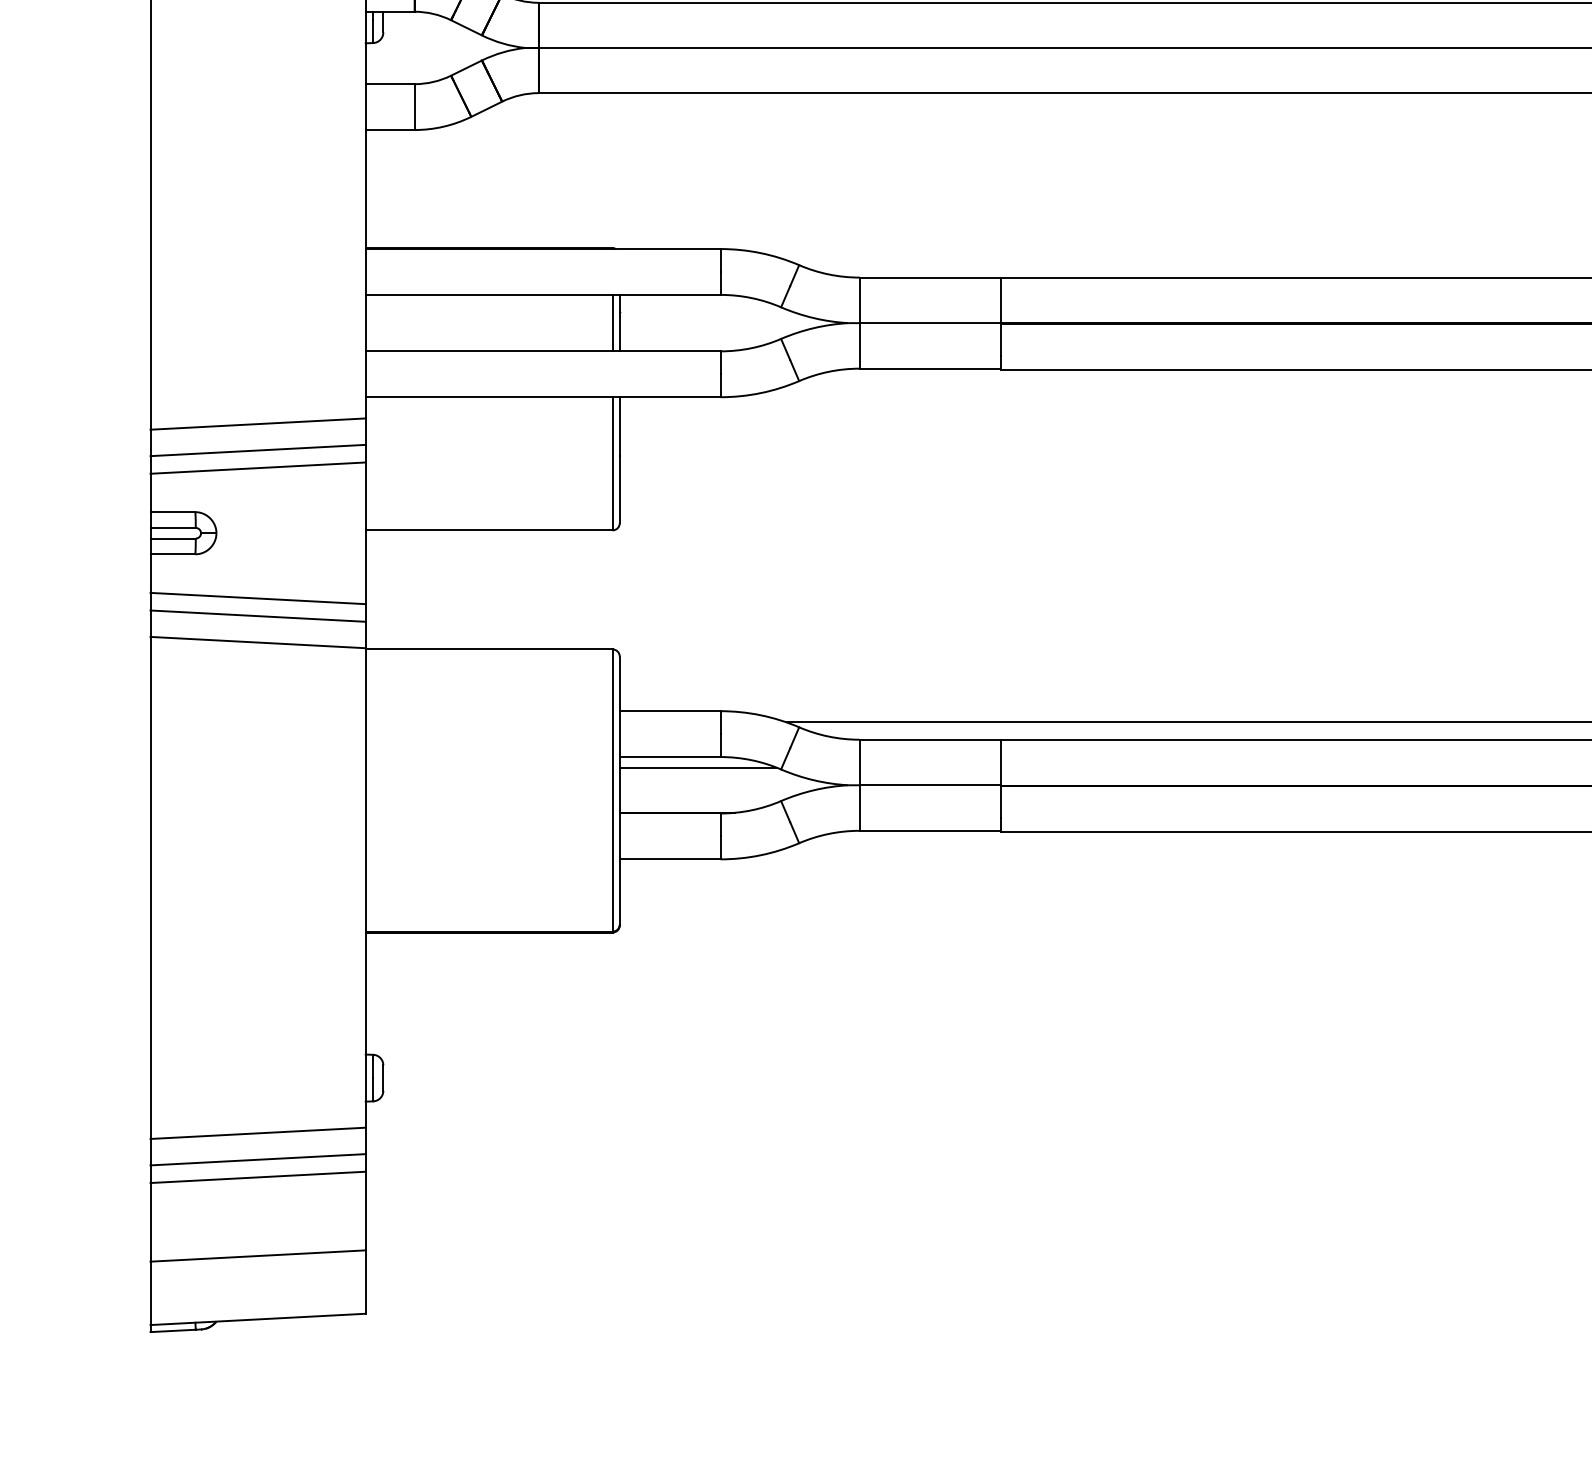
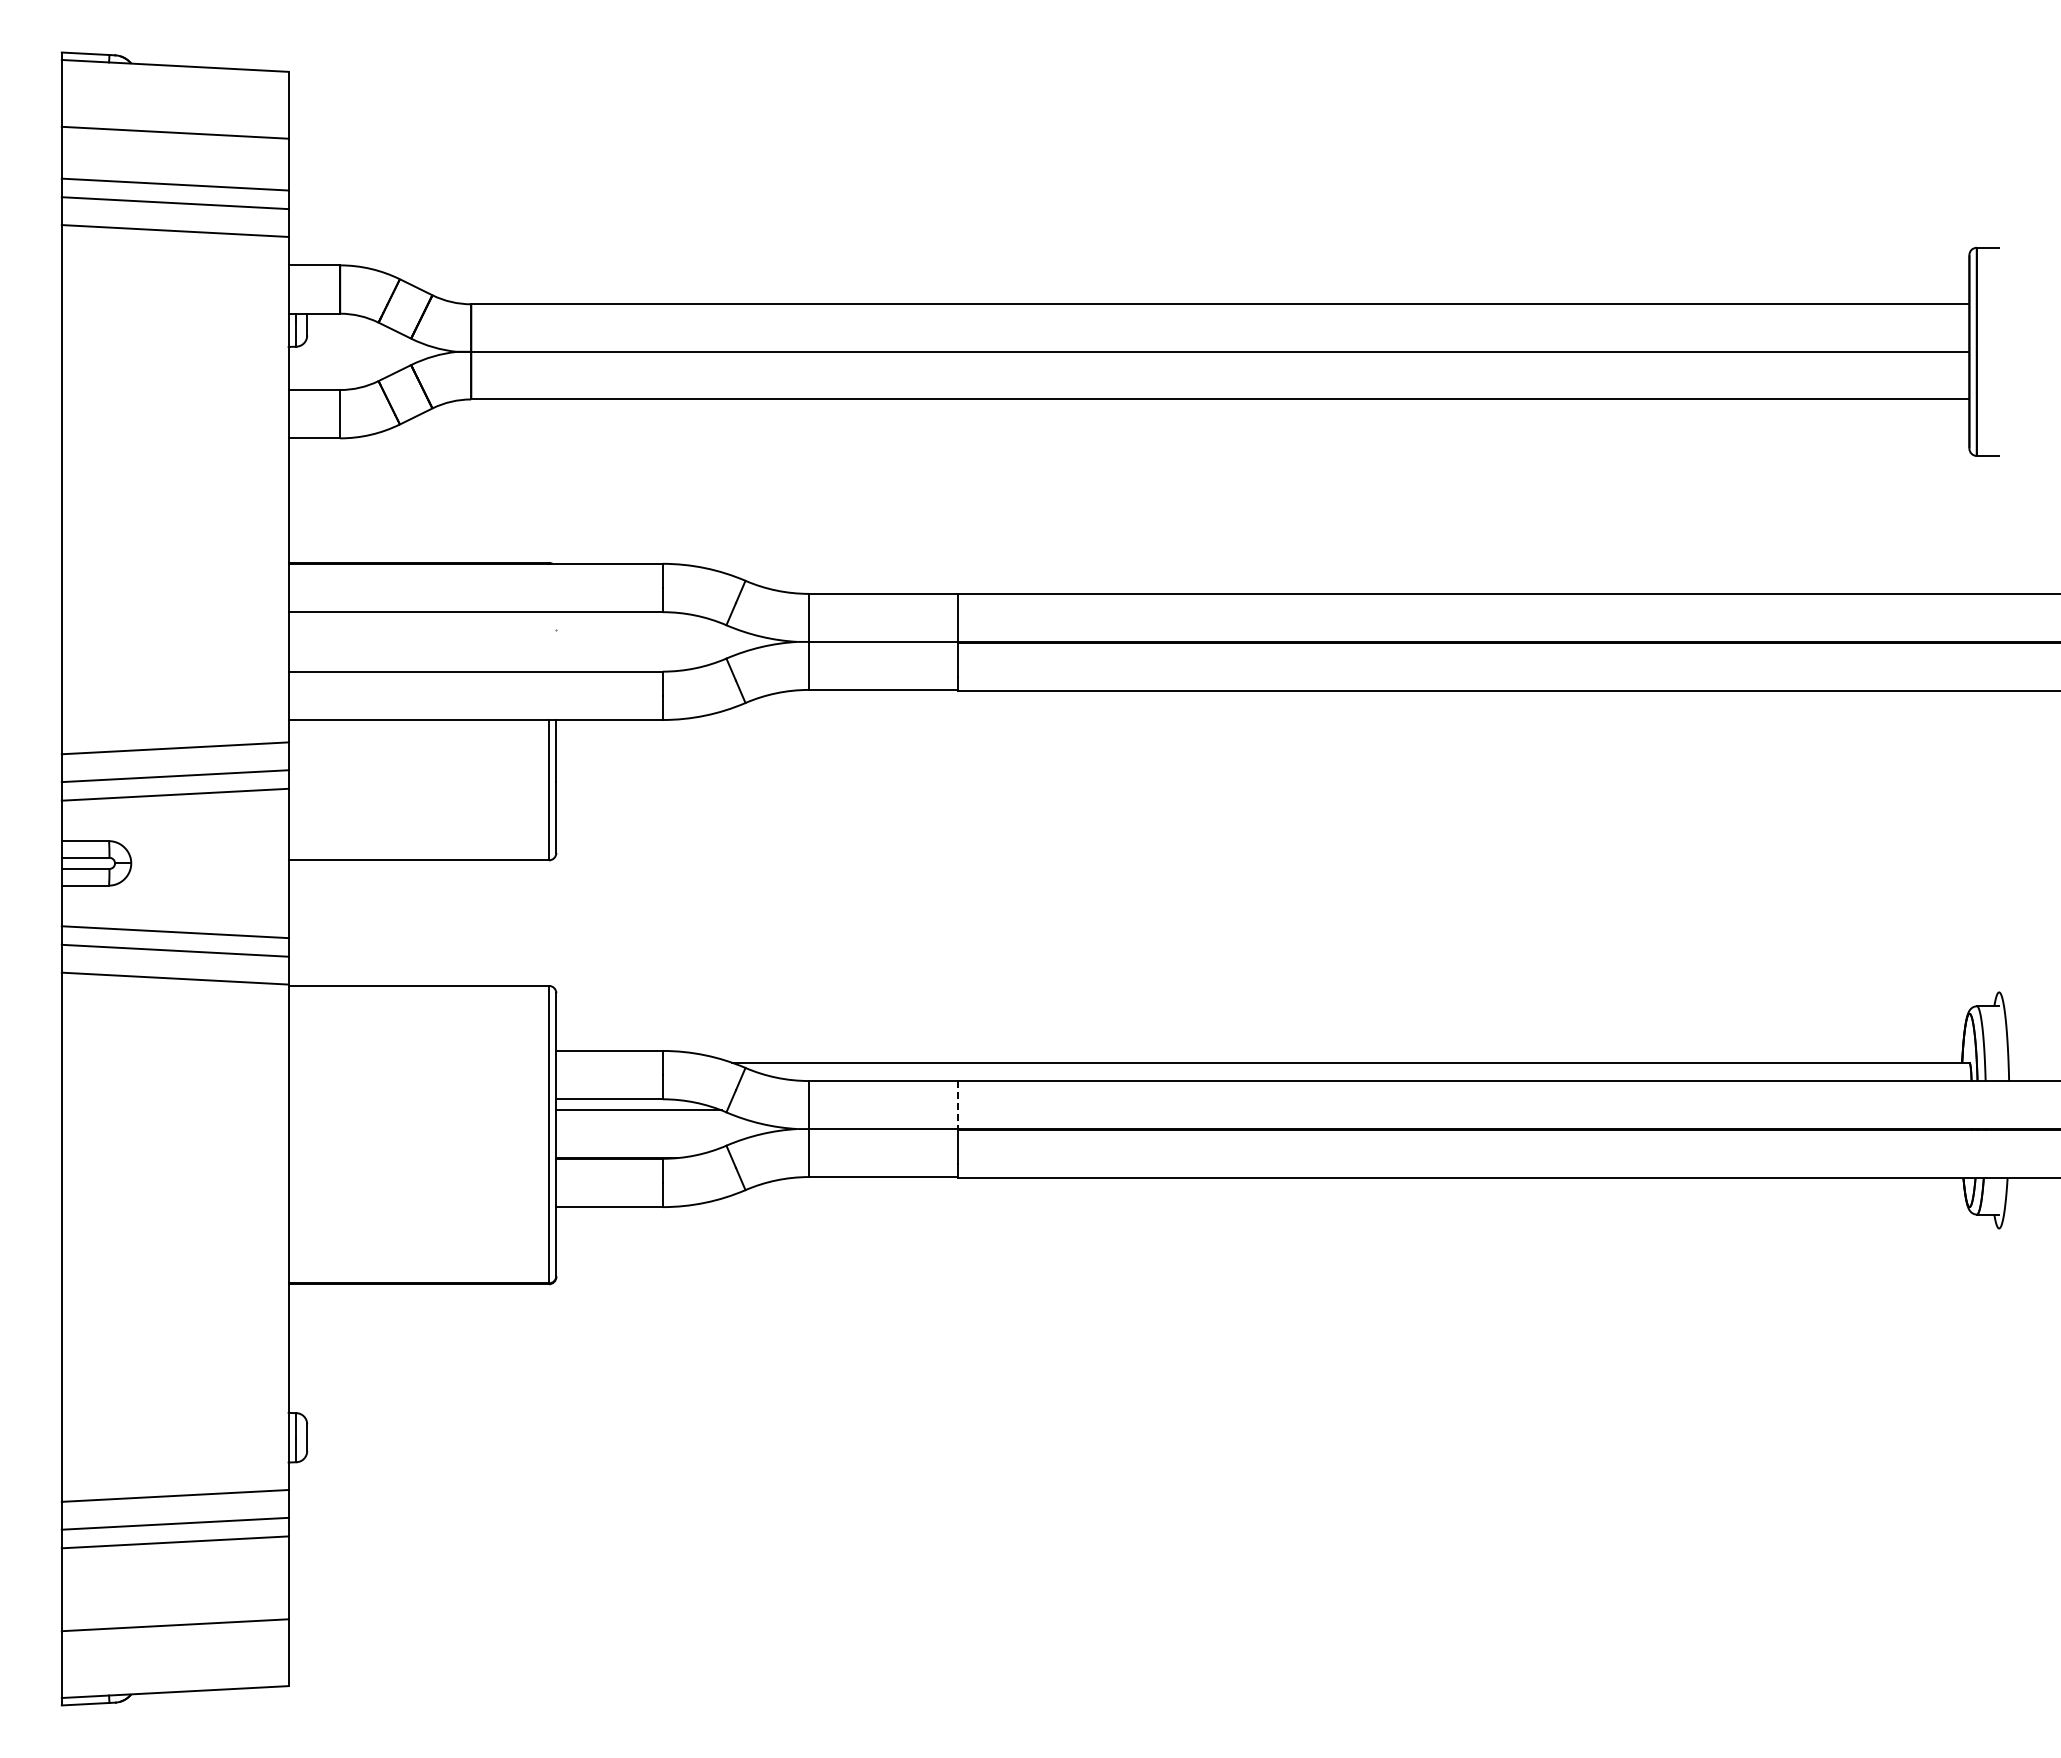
line: (612, 322) -> (548, 641), removed
line: (619, 322) -> (556, 641), removed
line: (1000, 762) -> (957, 1105), solid -> dashed

